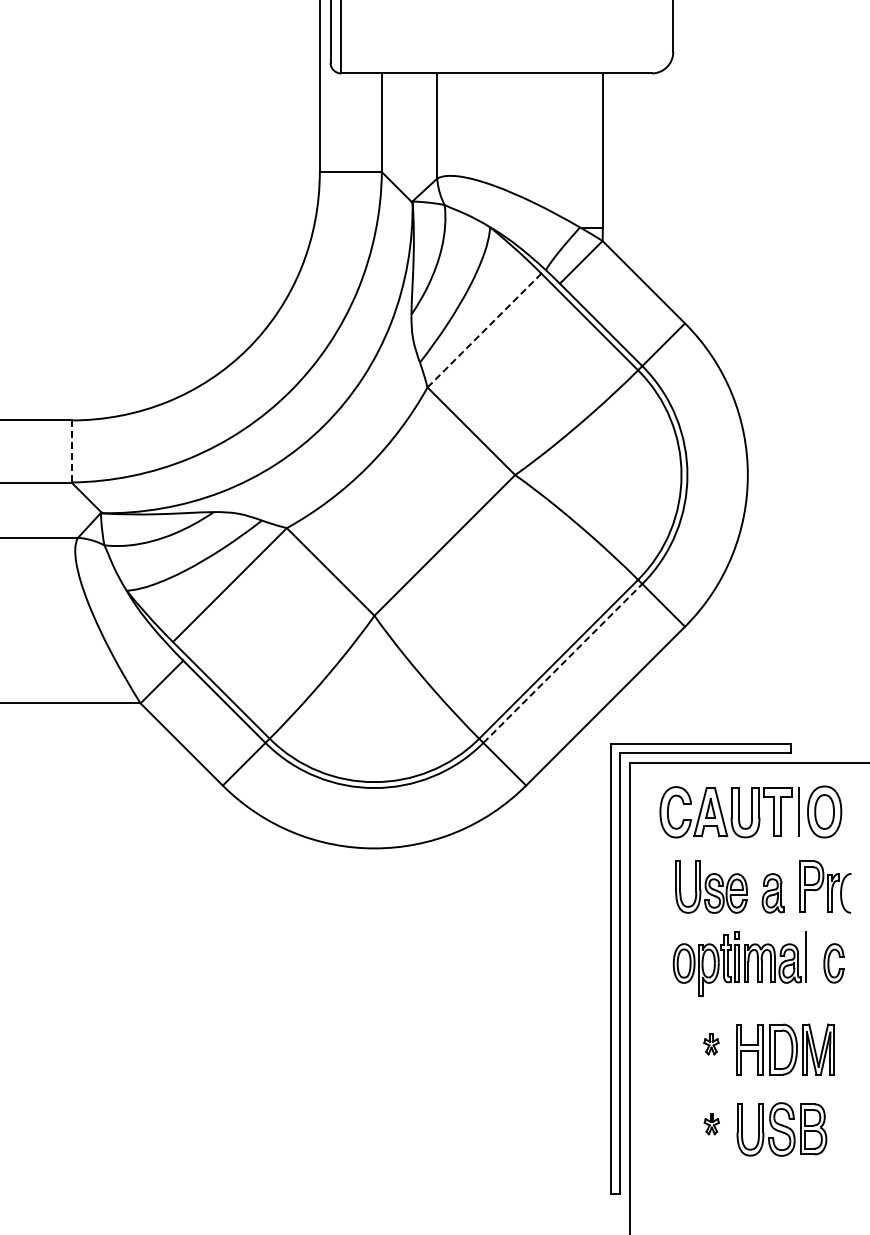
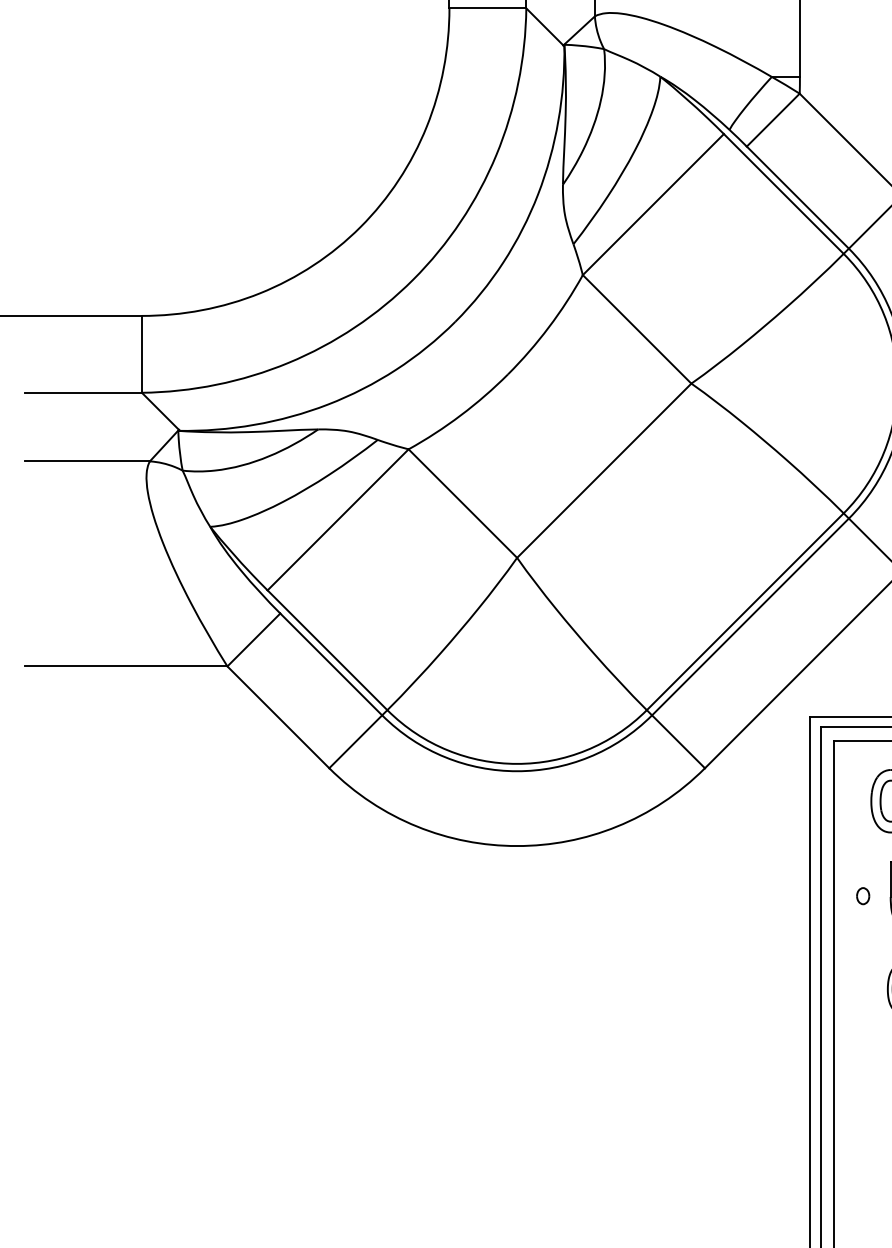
line: (484, 330) -> (653, 204), dashed -> solid
line: (71, 451) -> (141, 354), dashed -> solid
line: (563, 663) -> (751, 616), dashed -> solid
part: (653, 888) -> (862, 895), added

